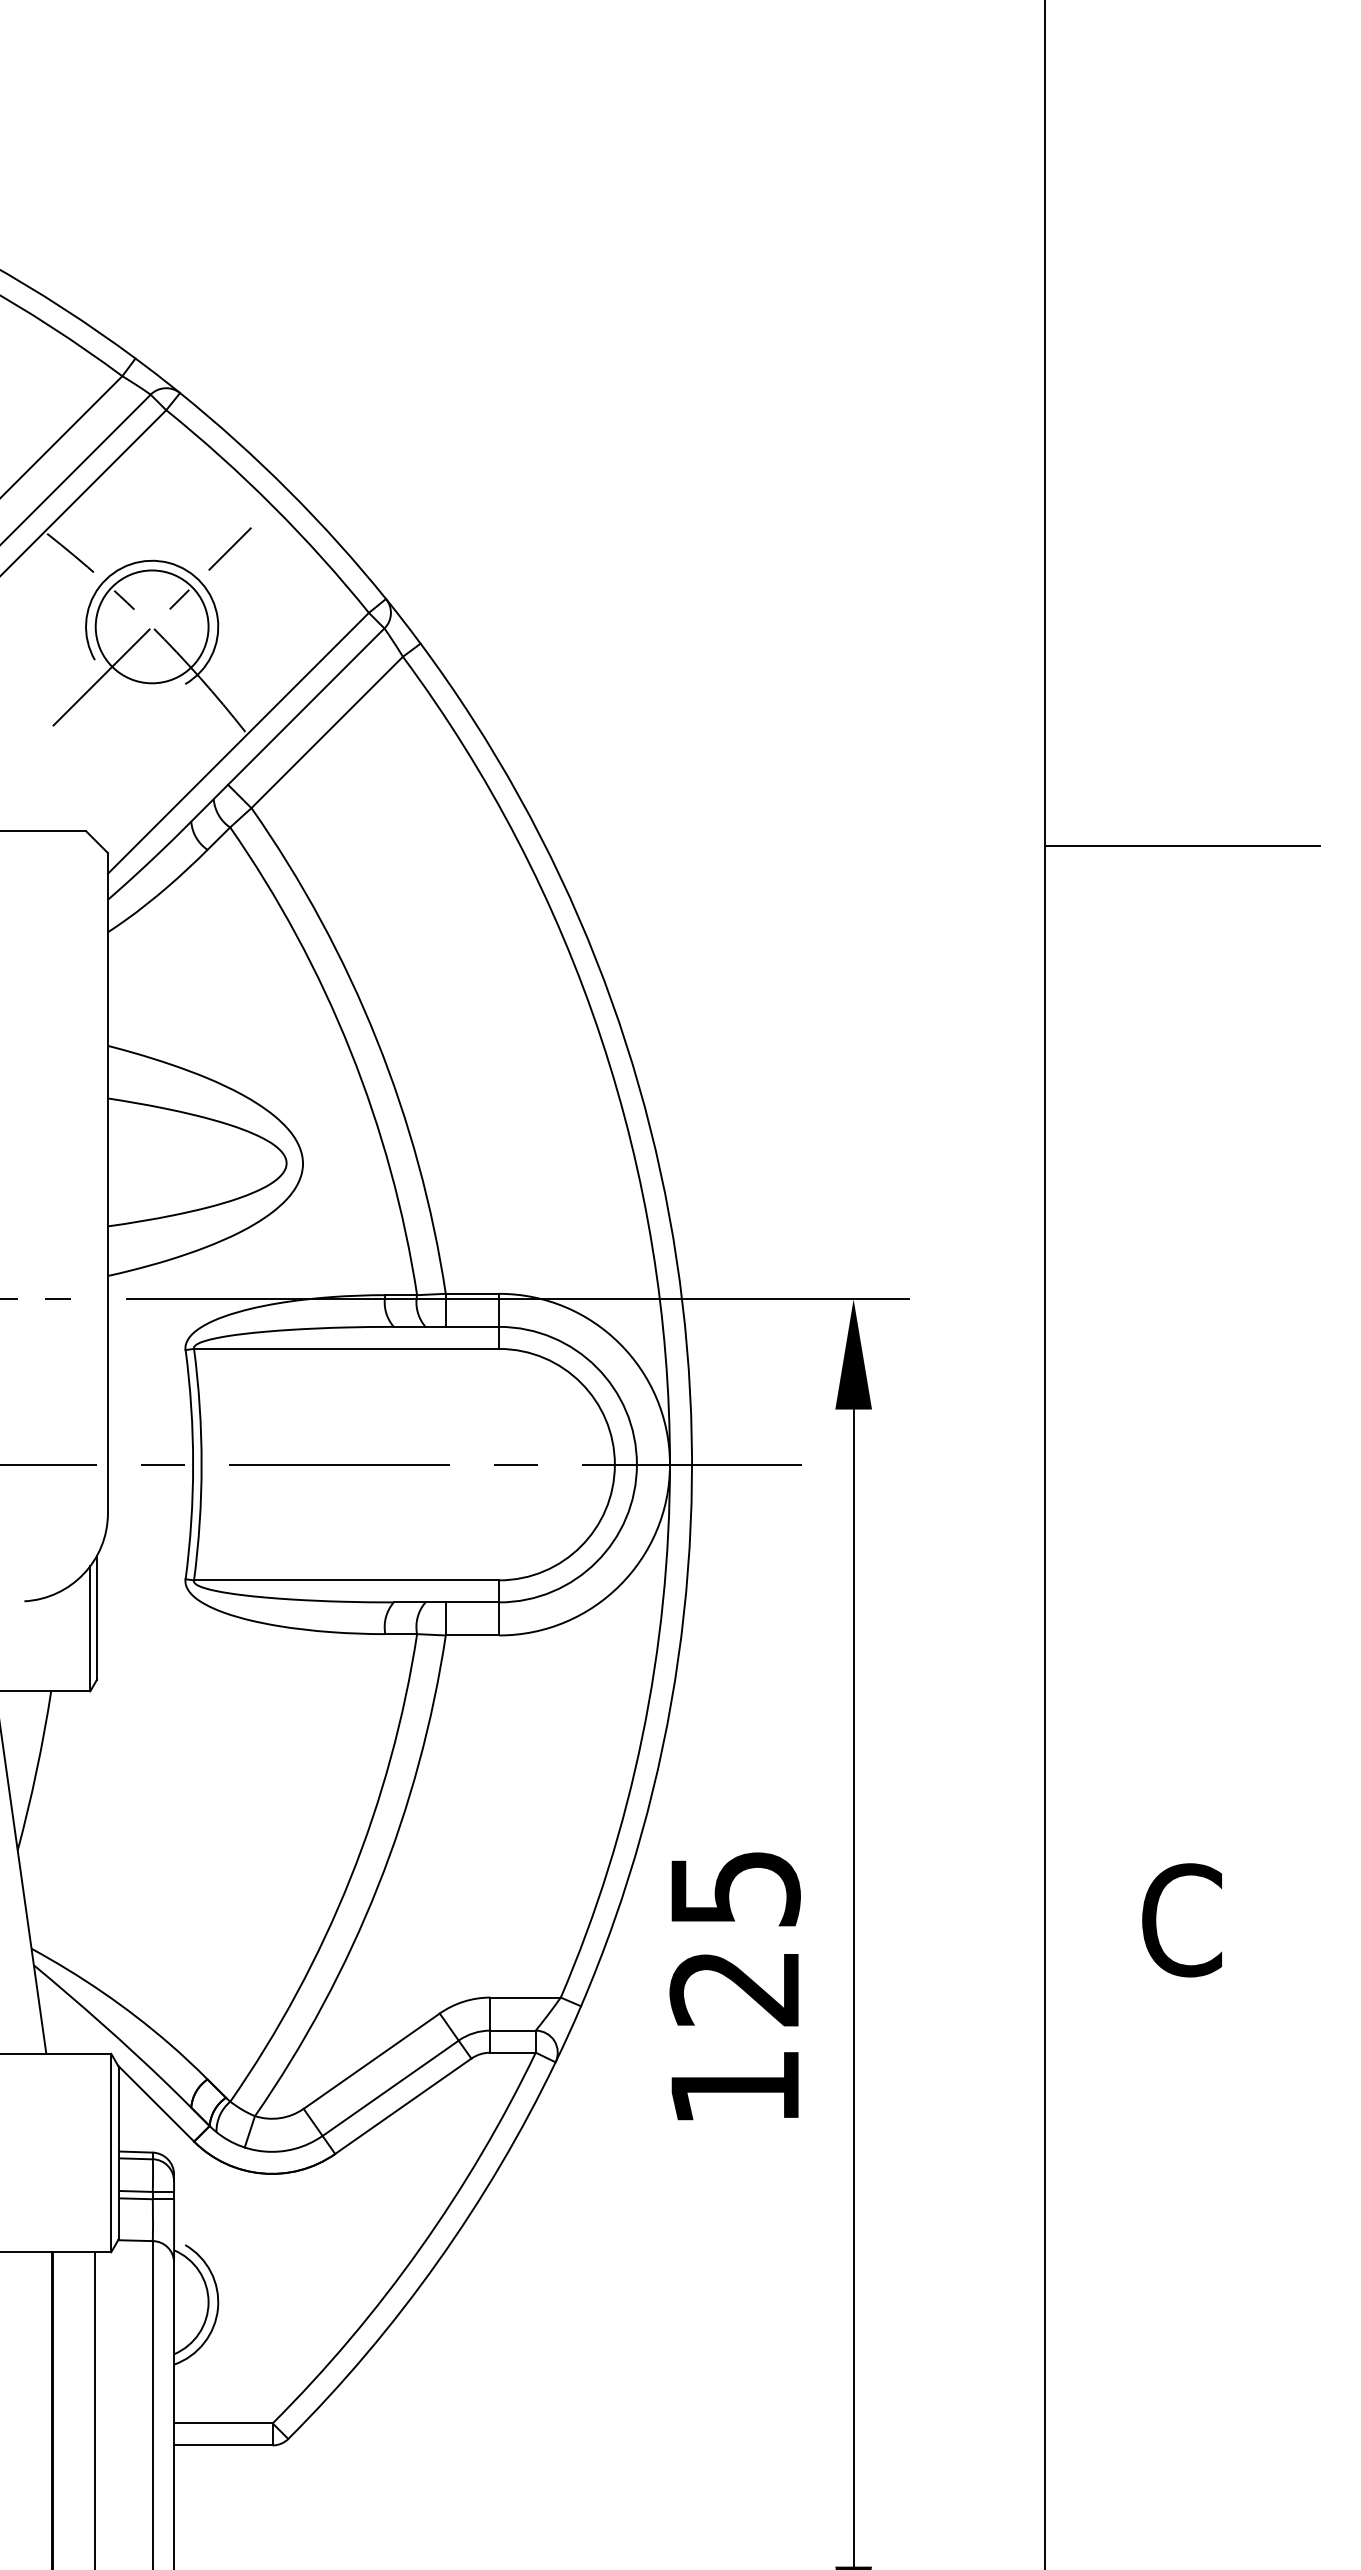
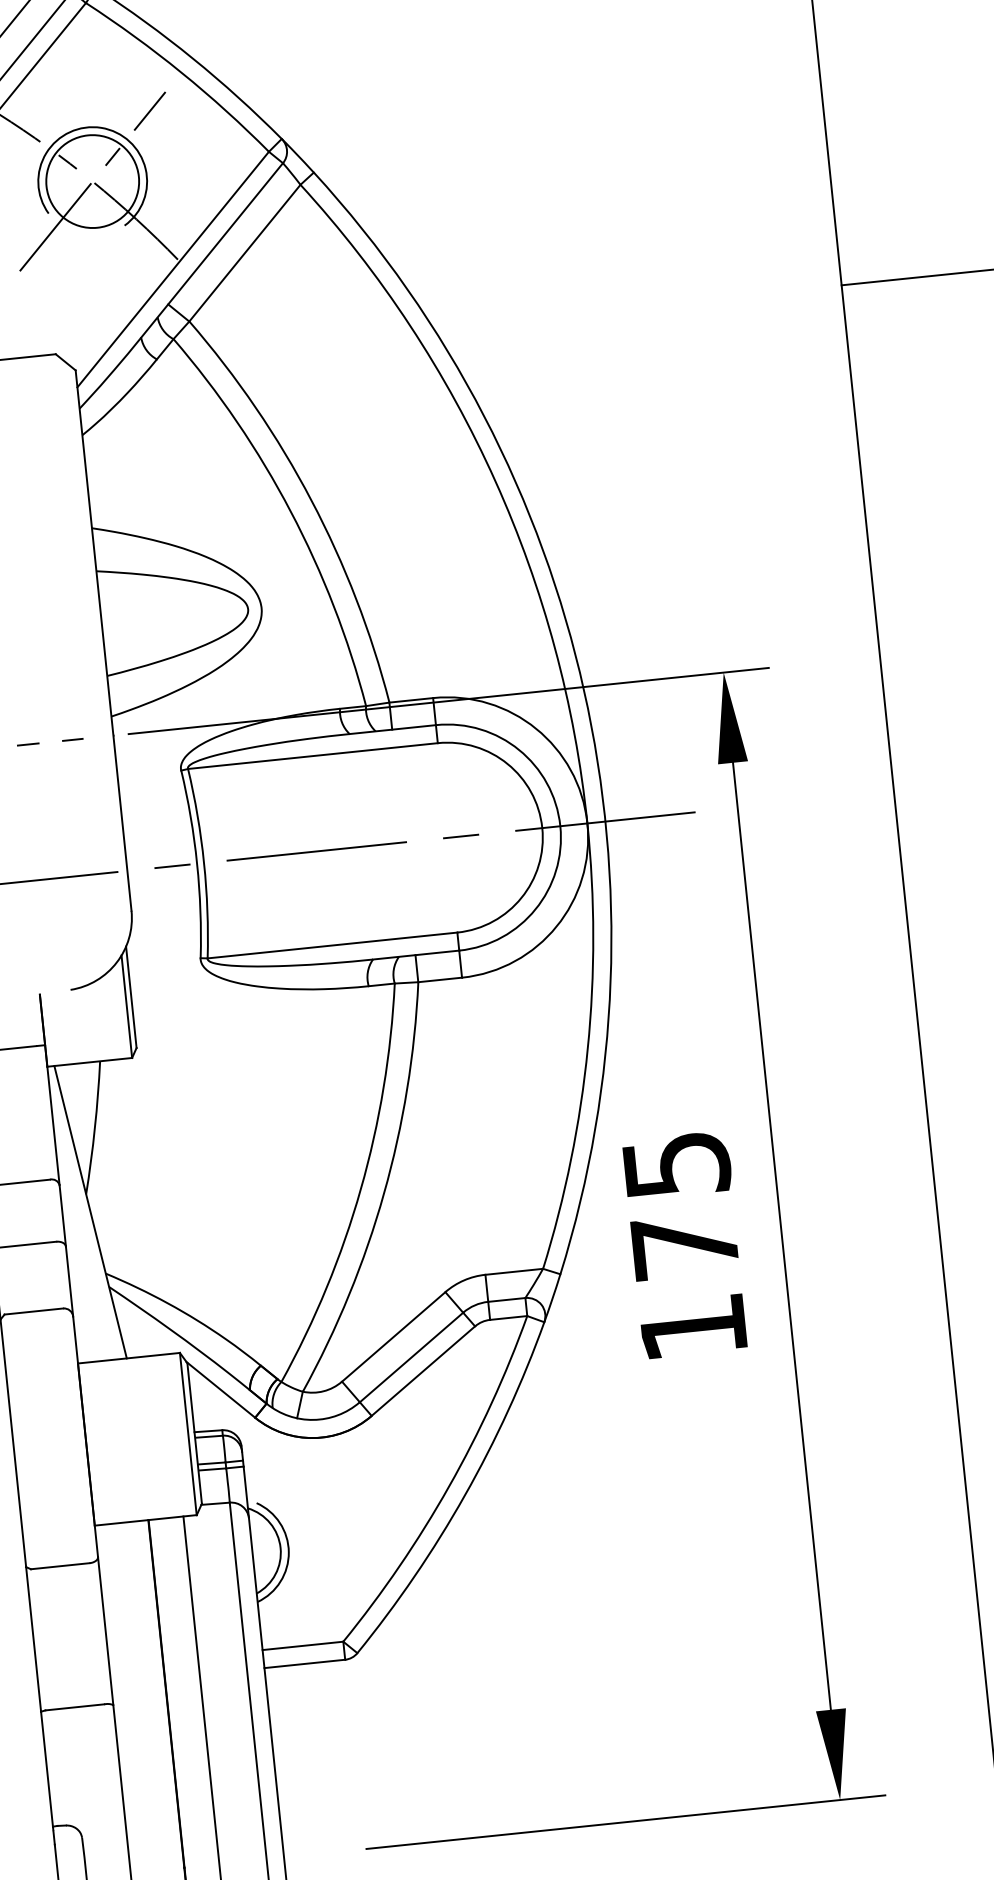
text: (733, 1988) -> (683, 1246), 125 -> 175

